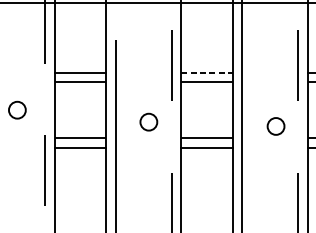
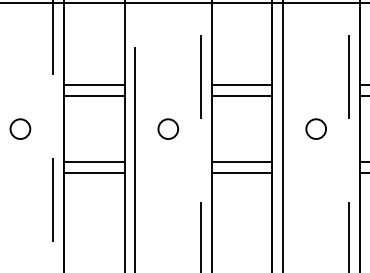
line: (207, 72) -> (242, 85), dashed -> solid
circle: (149, 121) -> (168, 128), moved
circle: (275, 125) -> (315, 128), moved

